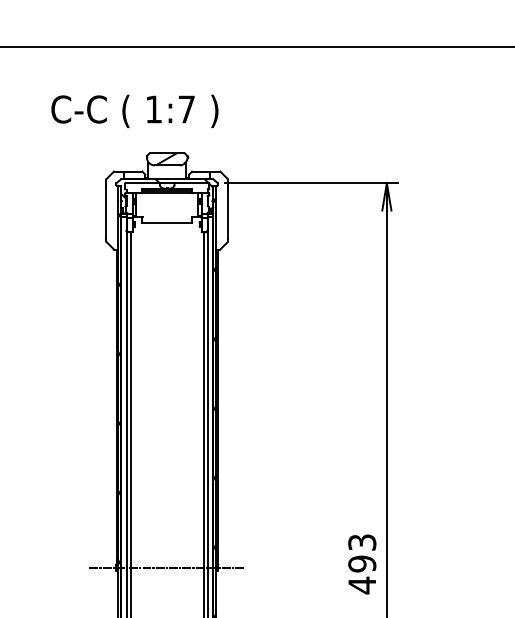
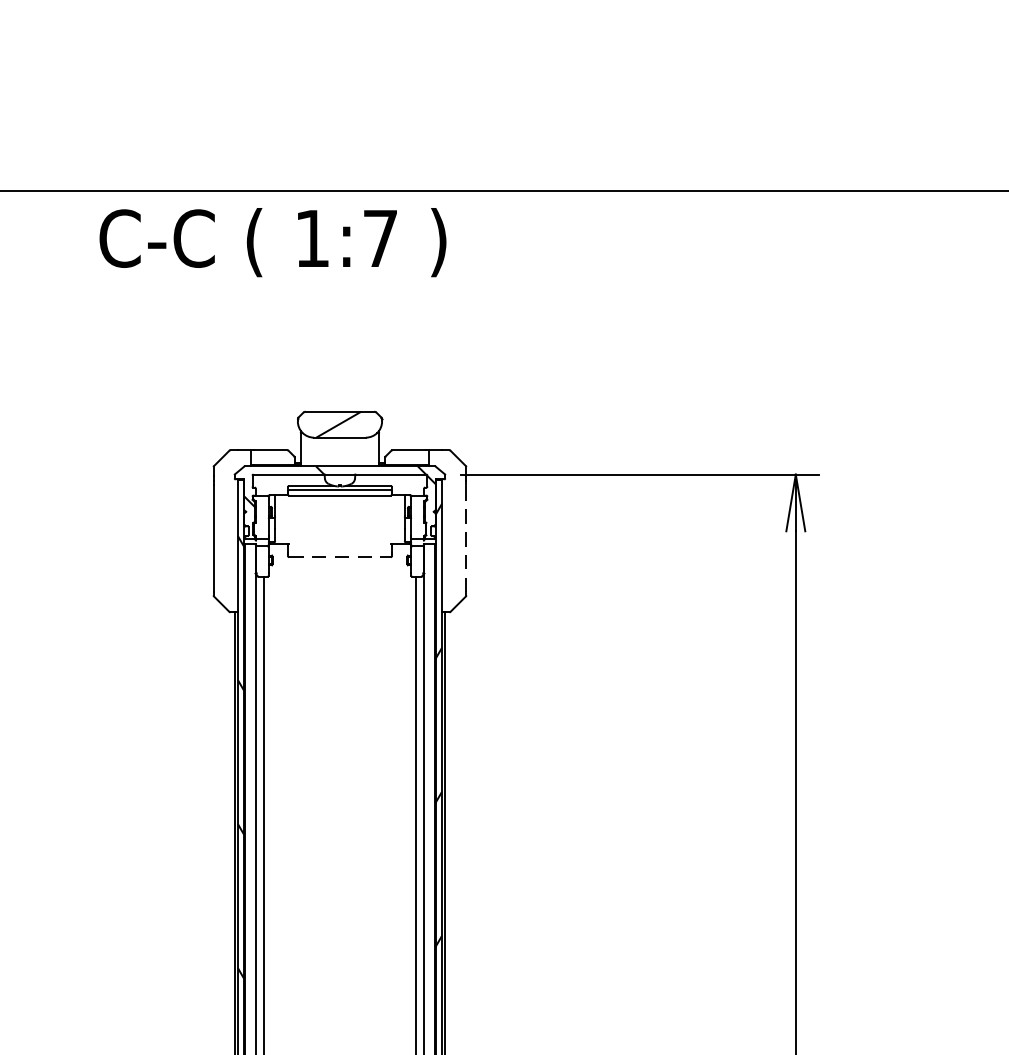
text: (134, 110) -> (272, 240), moved
line: (228, 214) -> (467, 539), solid -> dashed
line: (167, 223) -> (340, 558), solid -> dashed

